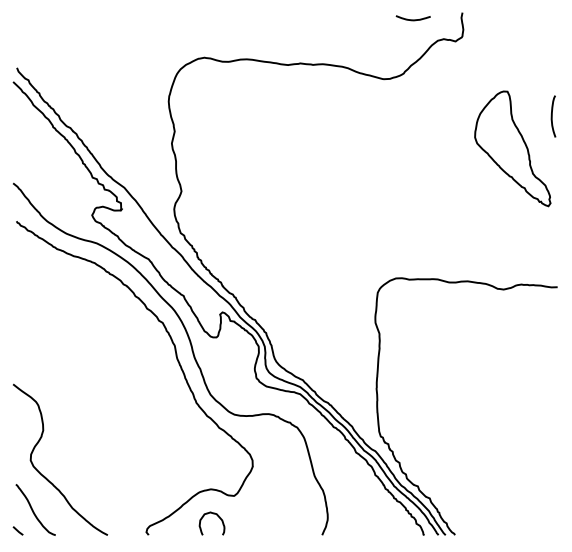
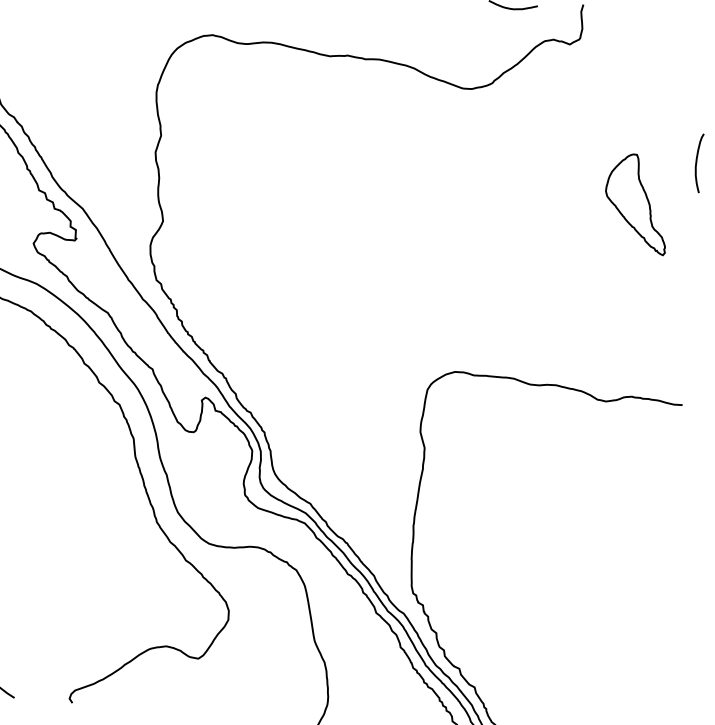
part: (512, 148) -> (636, 203), size x0.6
curve: (213, 514) -> (166, 682), removed

